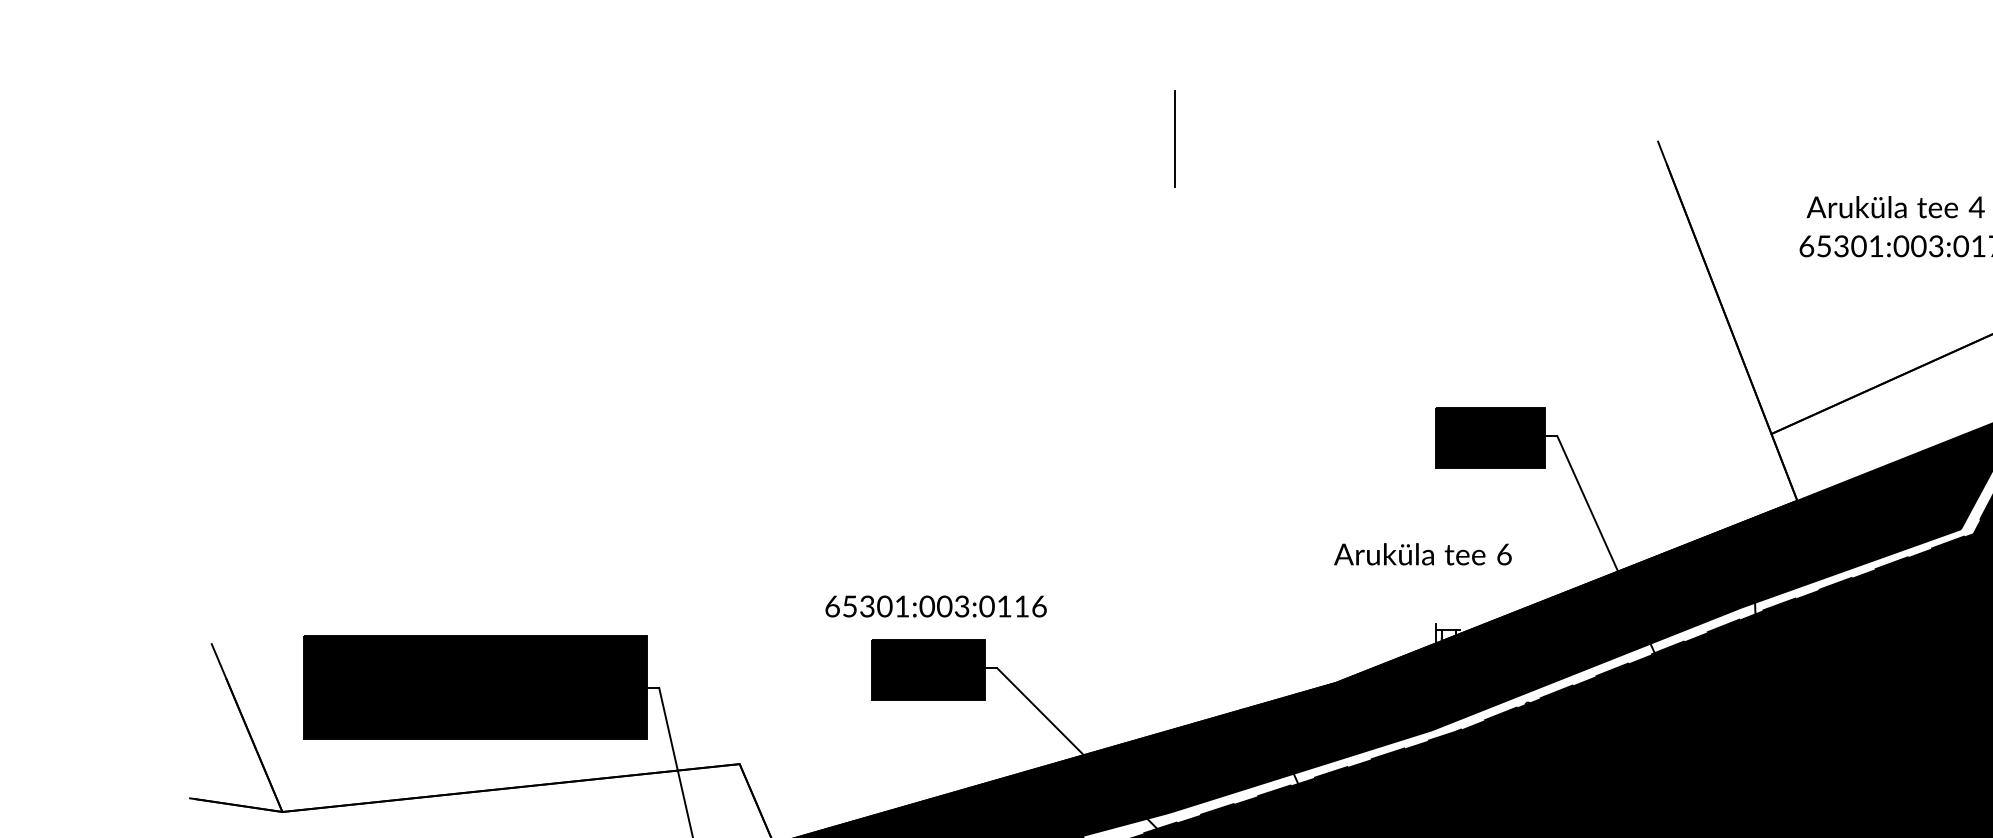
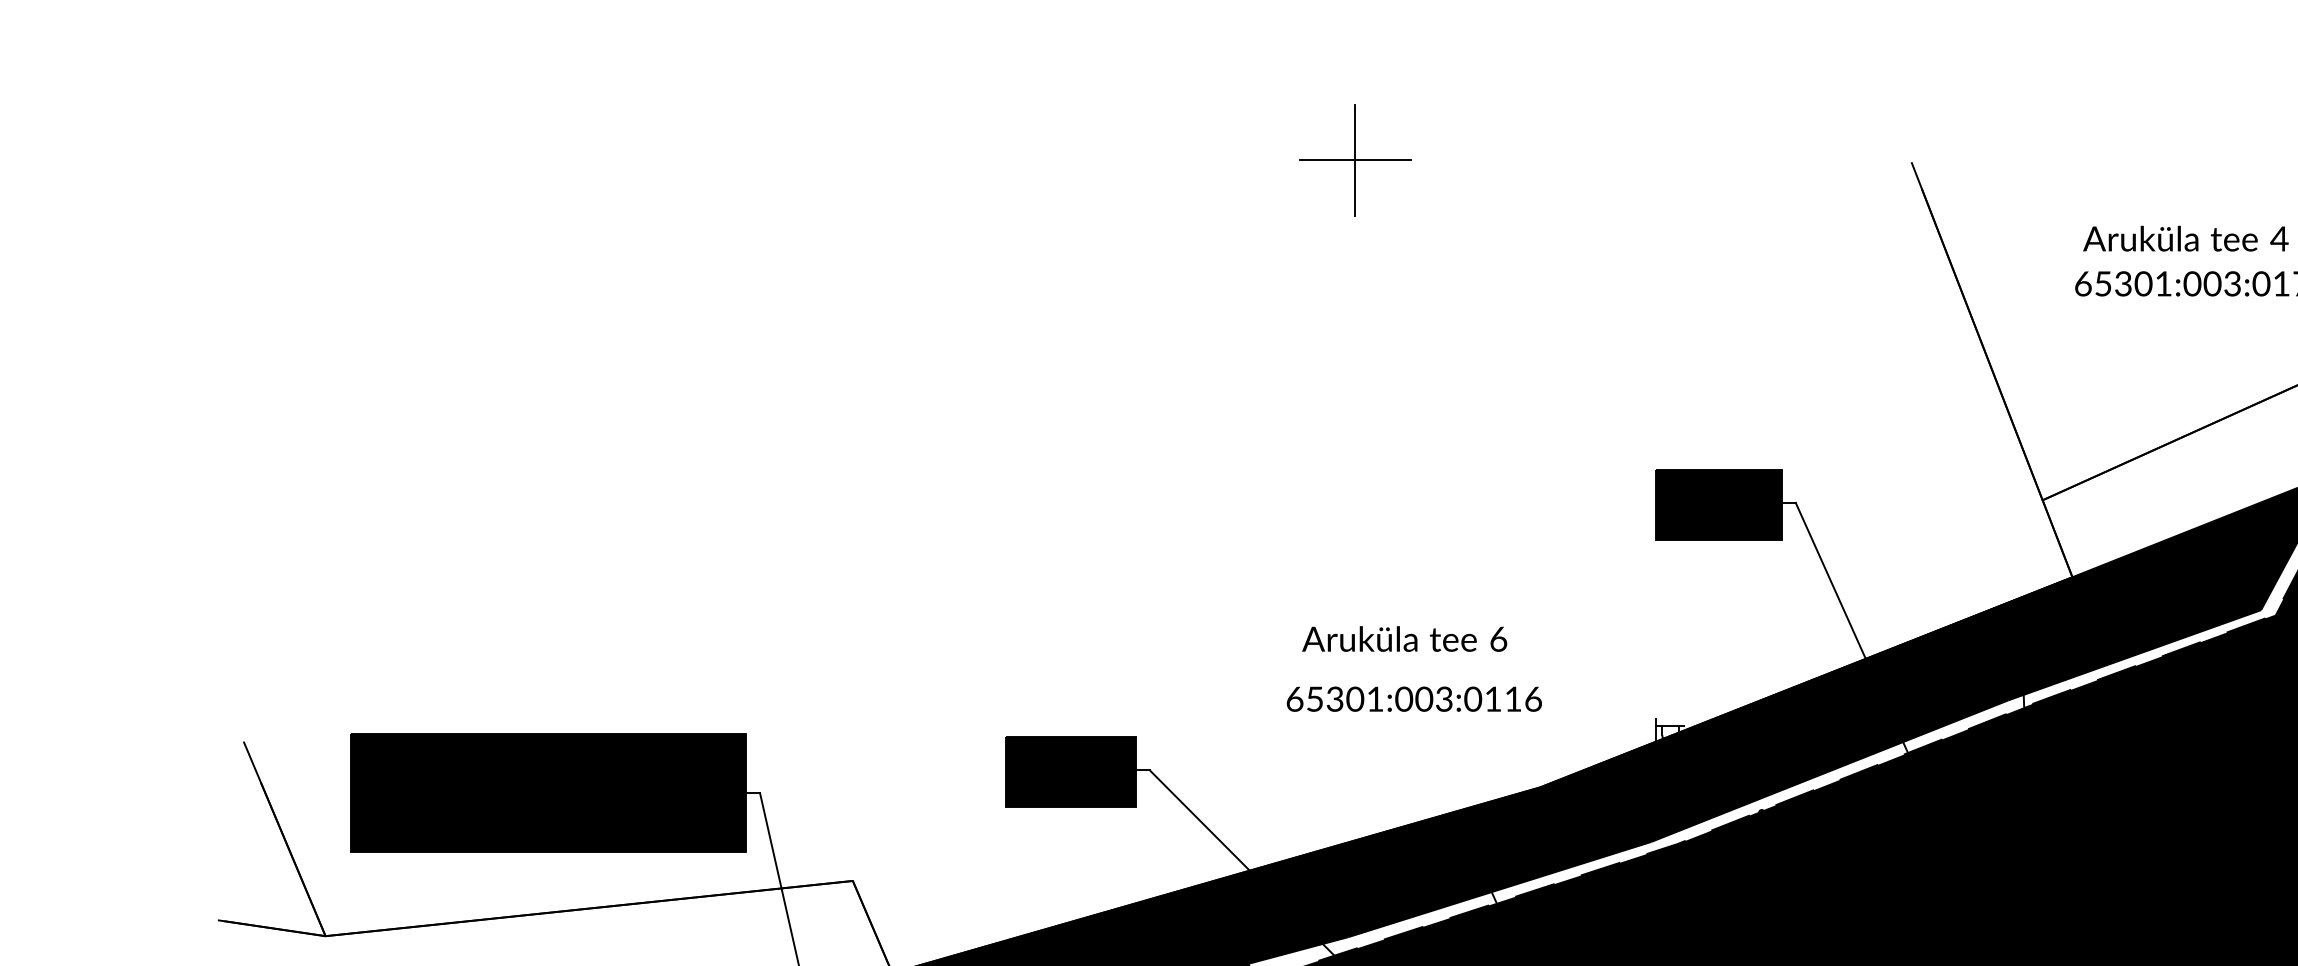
line: (1175, 139) -> (1355, 160), added
text: (1422, 553) -> (1404, 638), moved
text: (935, 605) -> (1413, 698), moved

